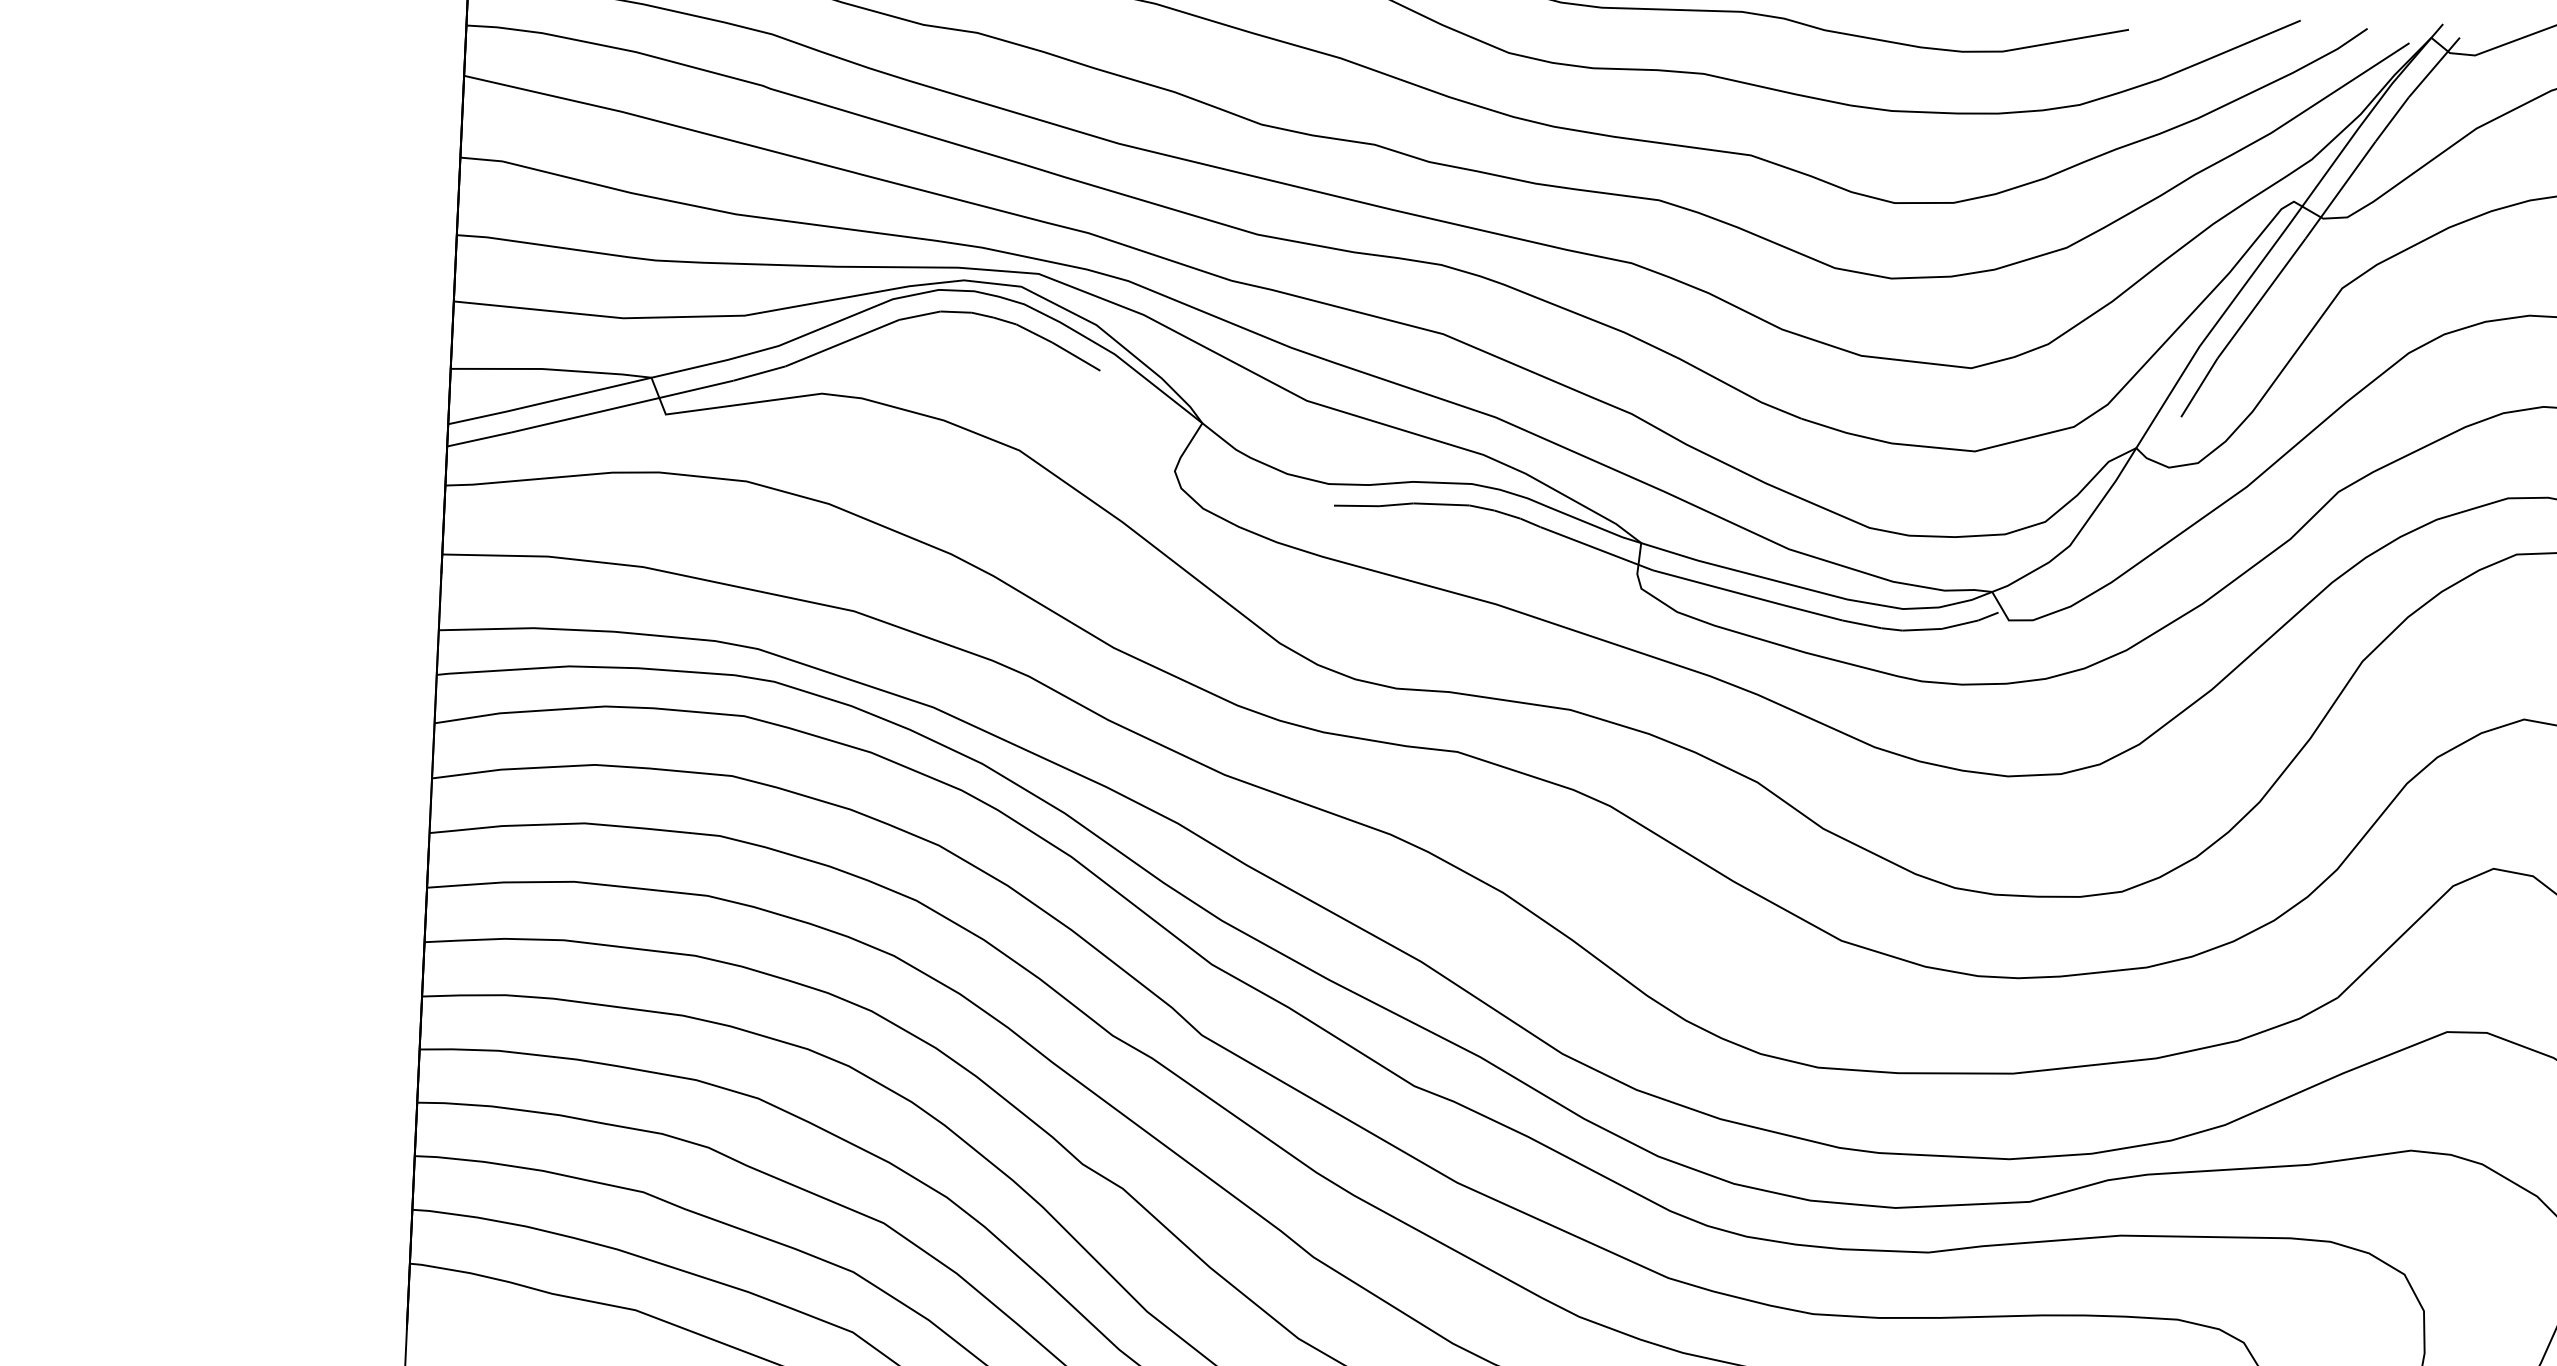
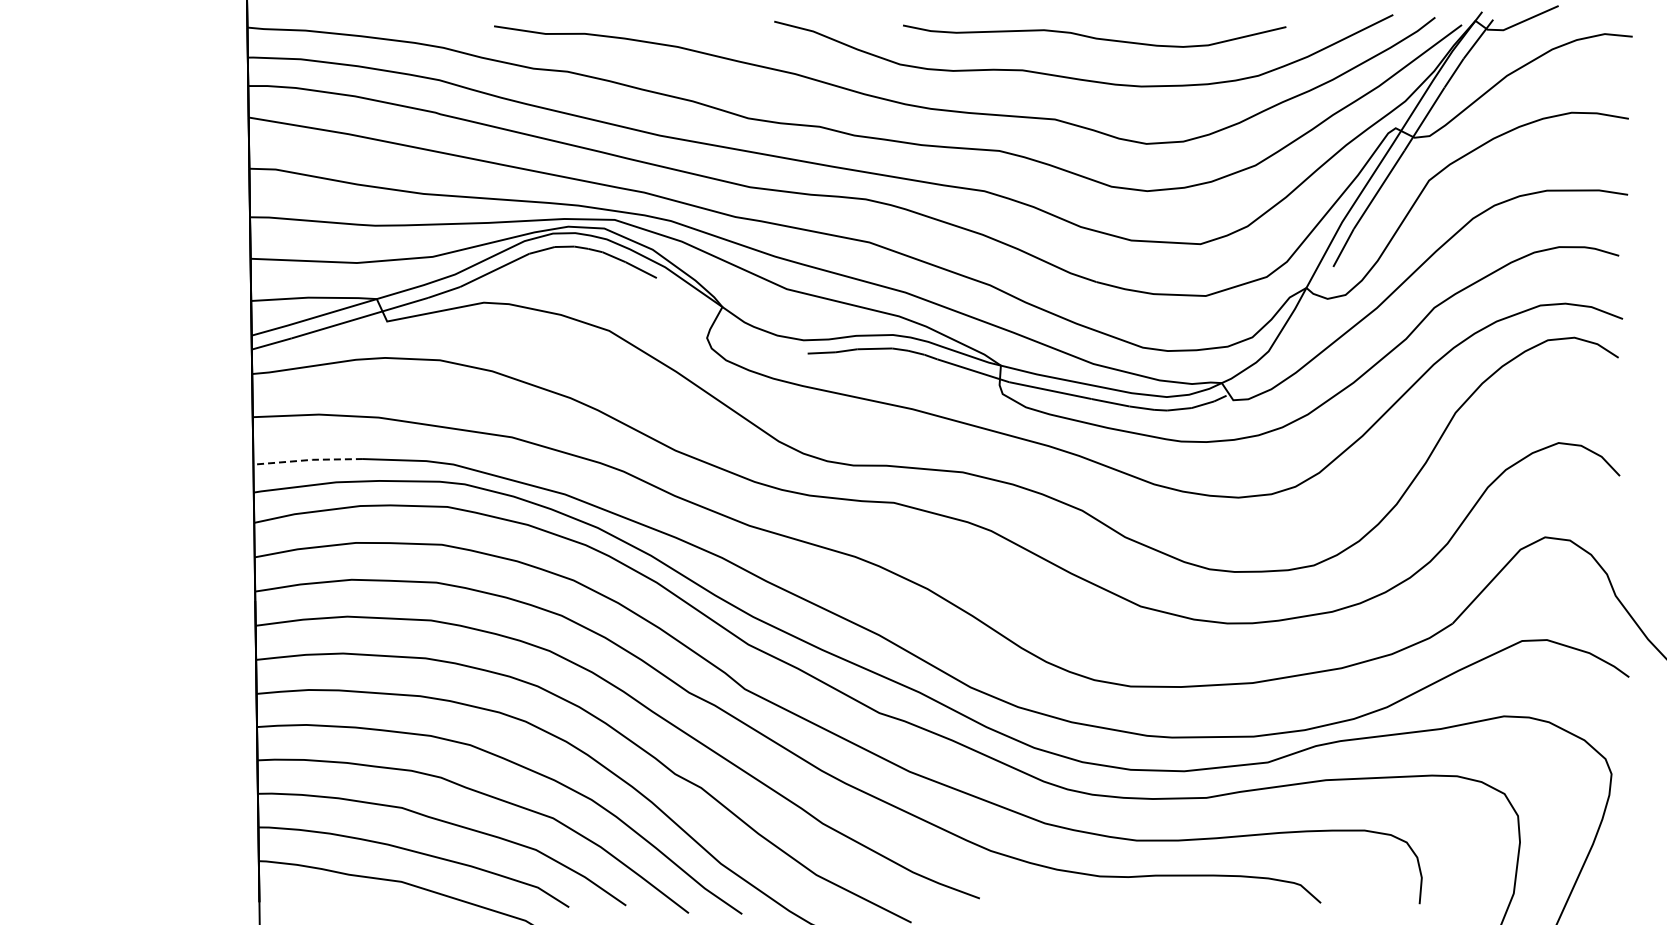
line: (527, 628) -> (308, 460), solid -> dashed

